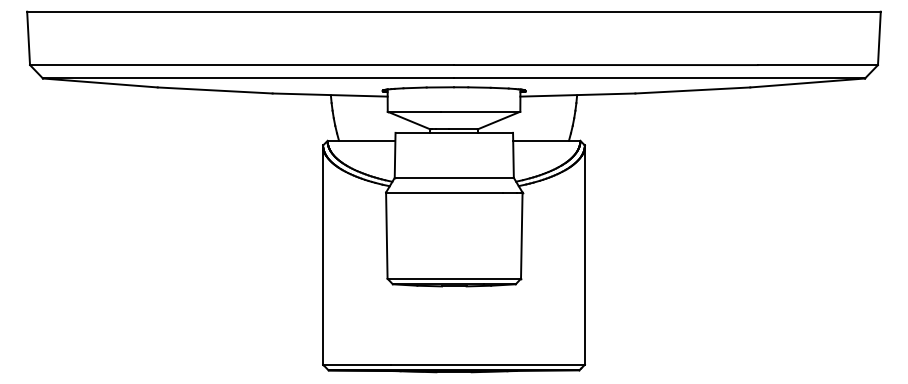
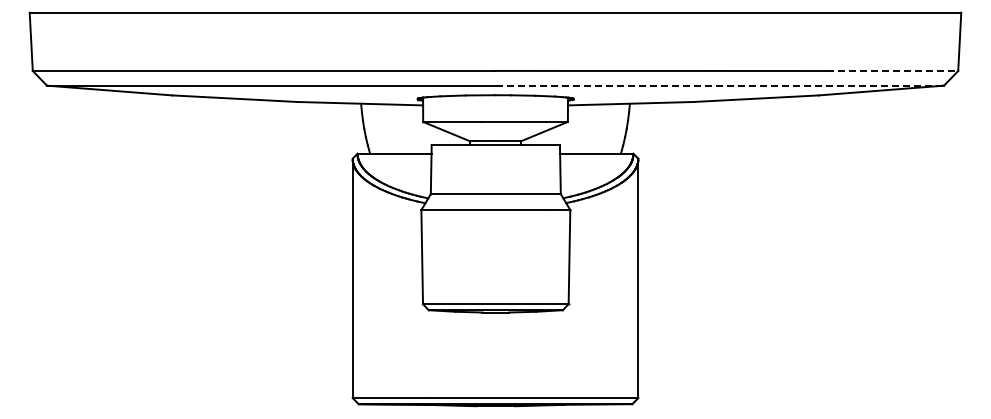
line: (817, 65) -> (892, 71), solid -> dashed
line: (660, 78) -> (720, 85), solid -> dashed

